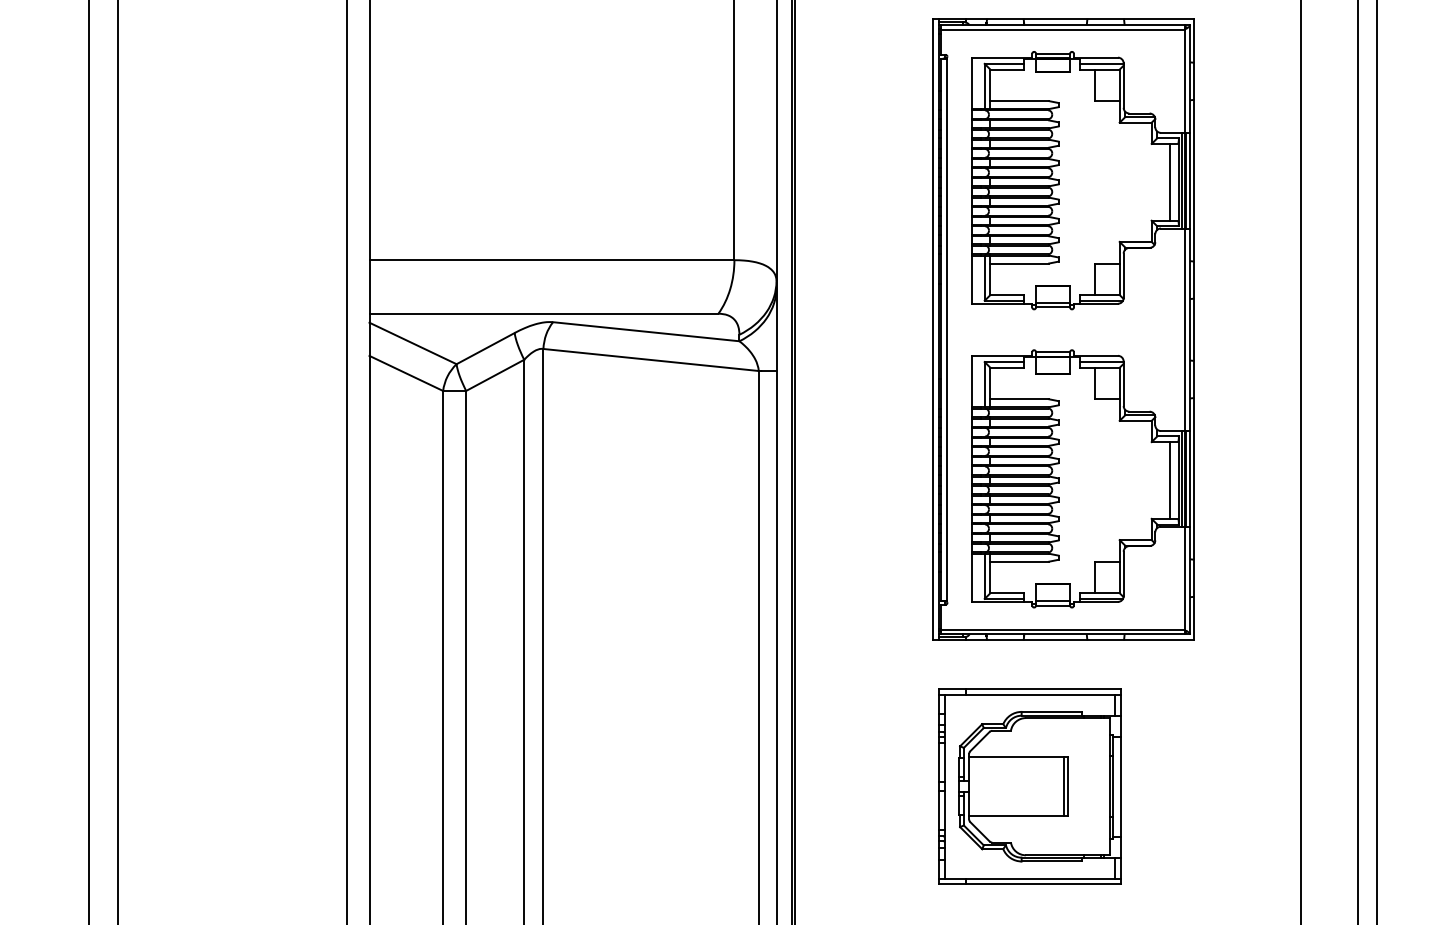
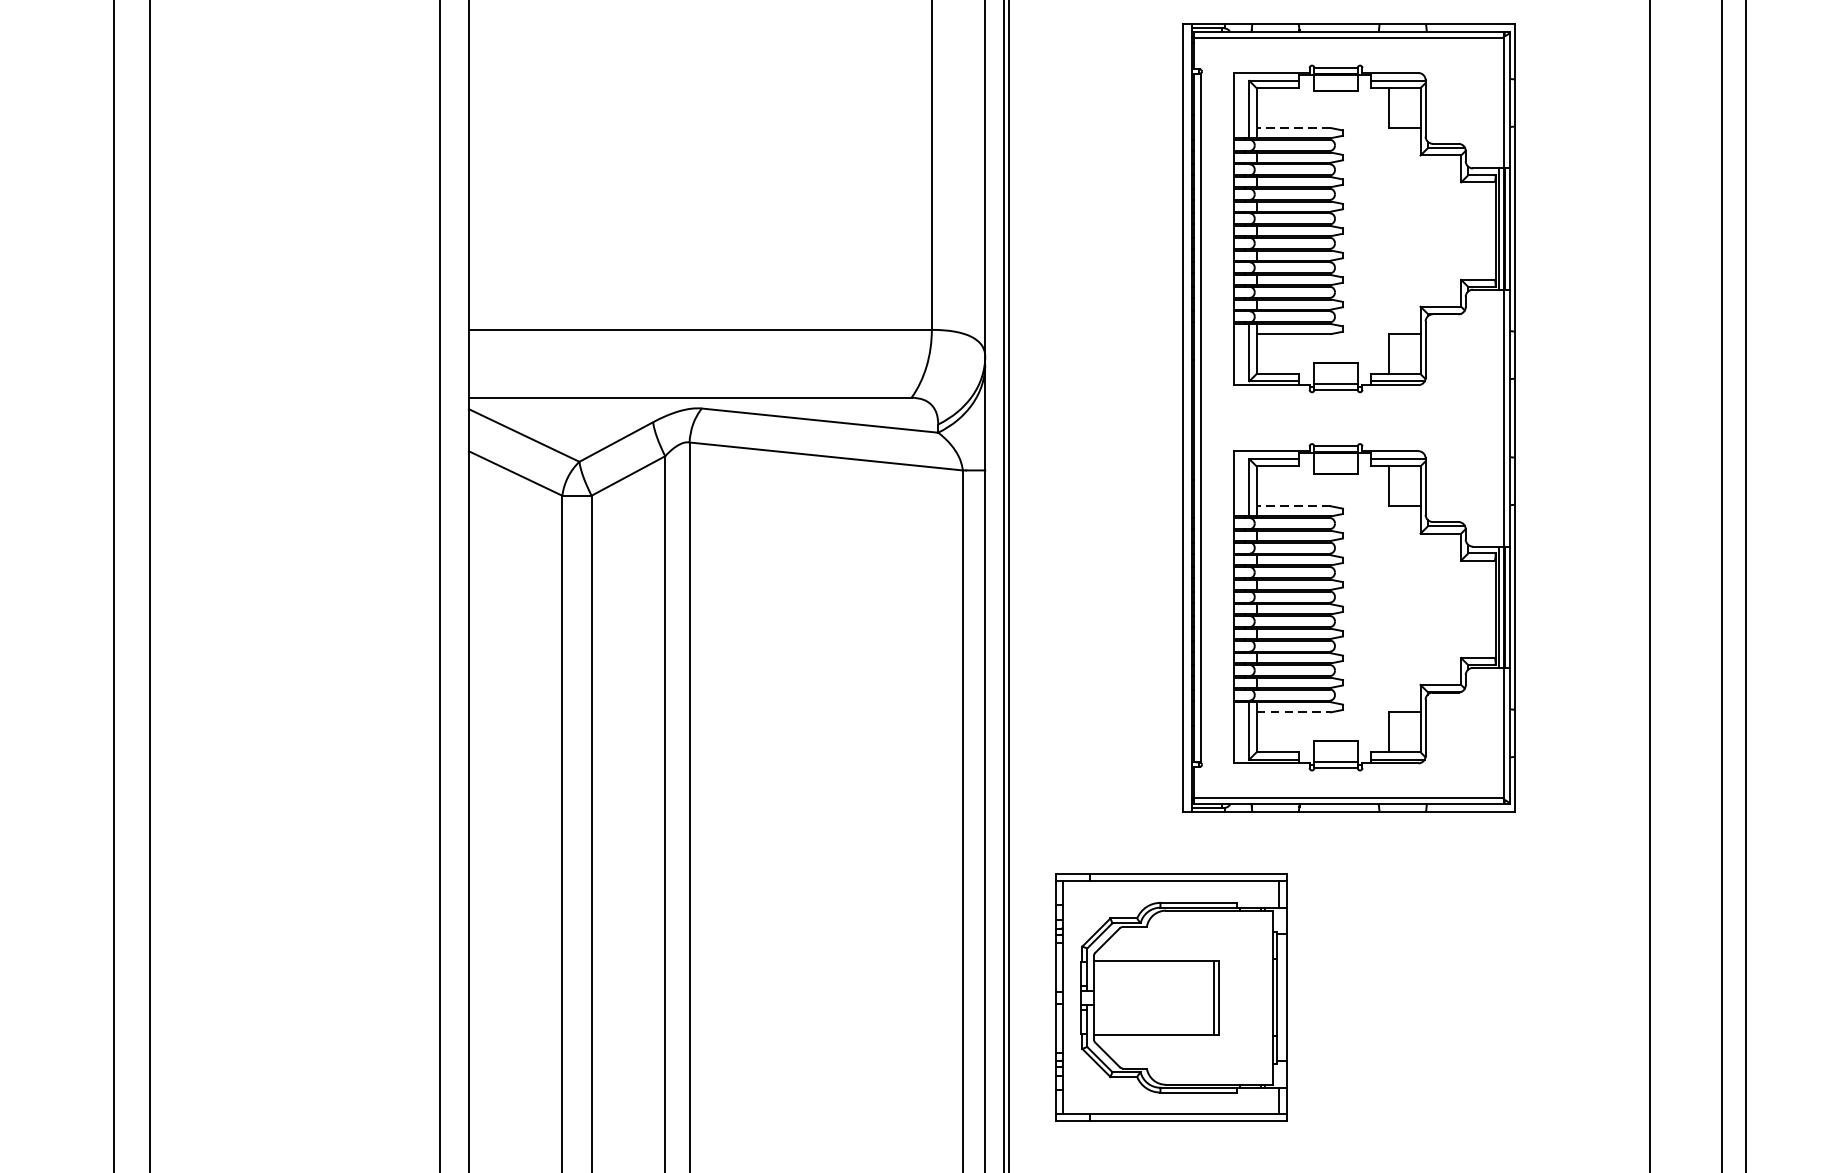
line: (1019, 101) -> (1293, 128), solid -> dashed
line: (1170, 181) -> (1485, 230), removed
line: (1019, 399) -> (1293, 506), solid -> dashed
line: (1170, 480) -> (1485, 609), removed
line: (1020, 561) -> (1294, 712), solid -> dashed
part: (1029, 786) -> (1170, 997), moved

